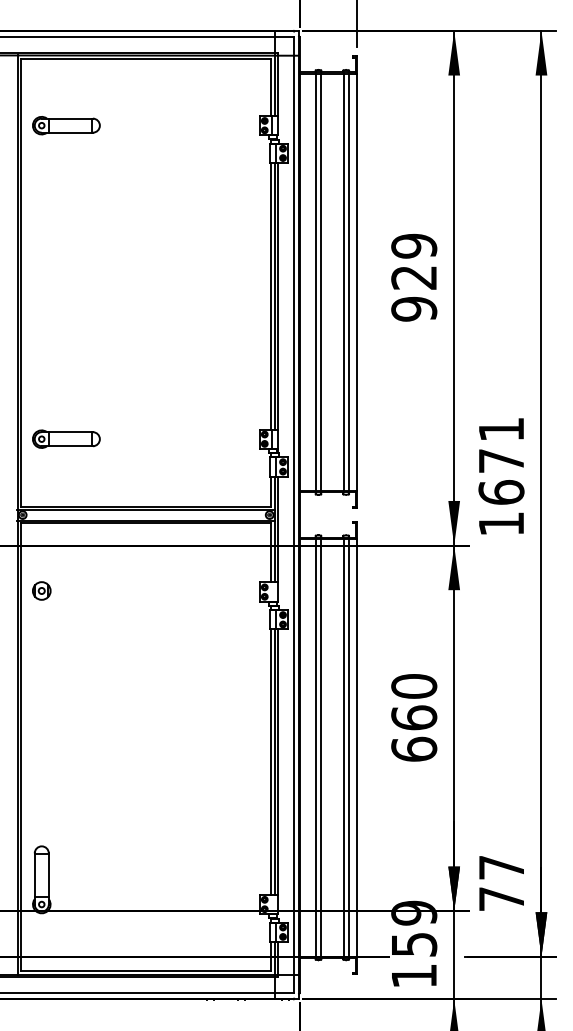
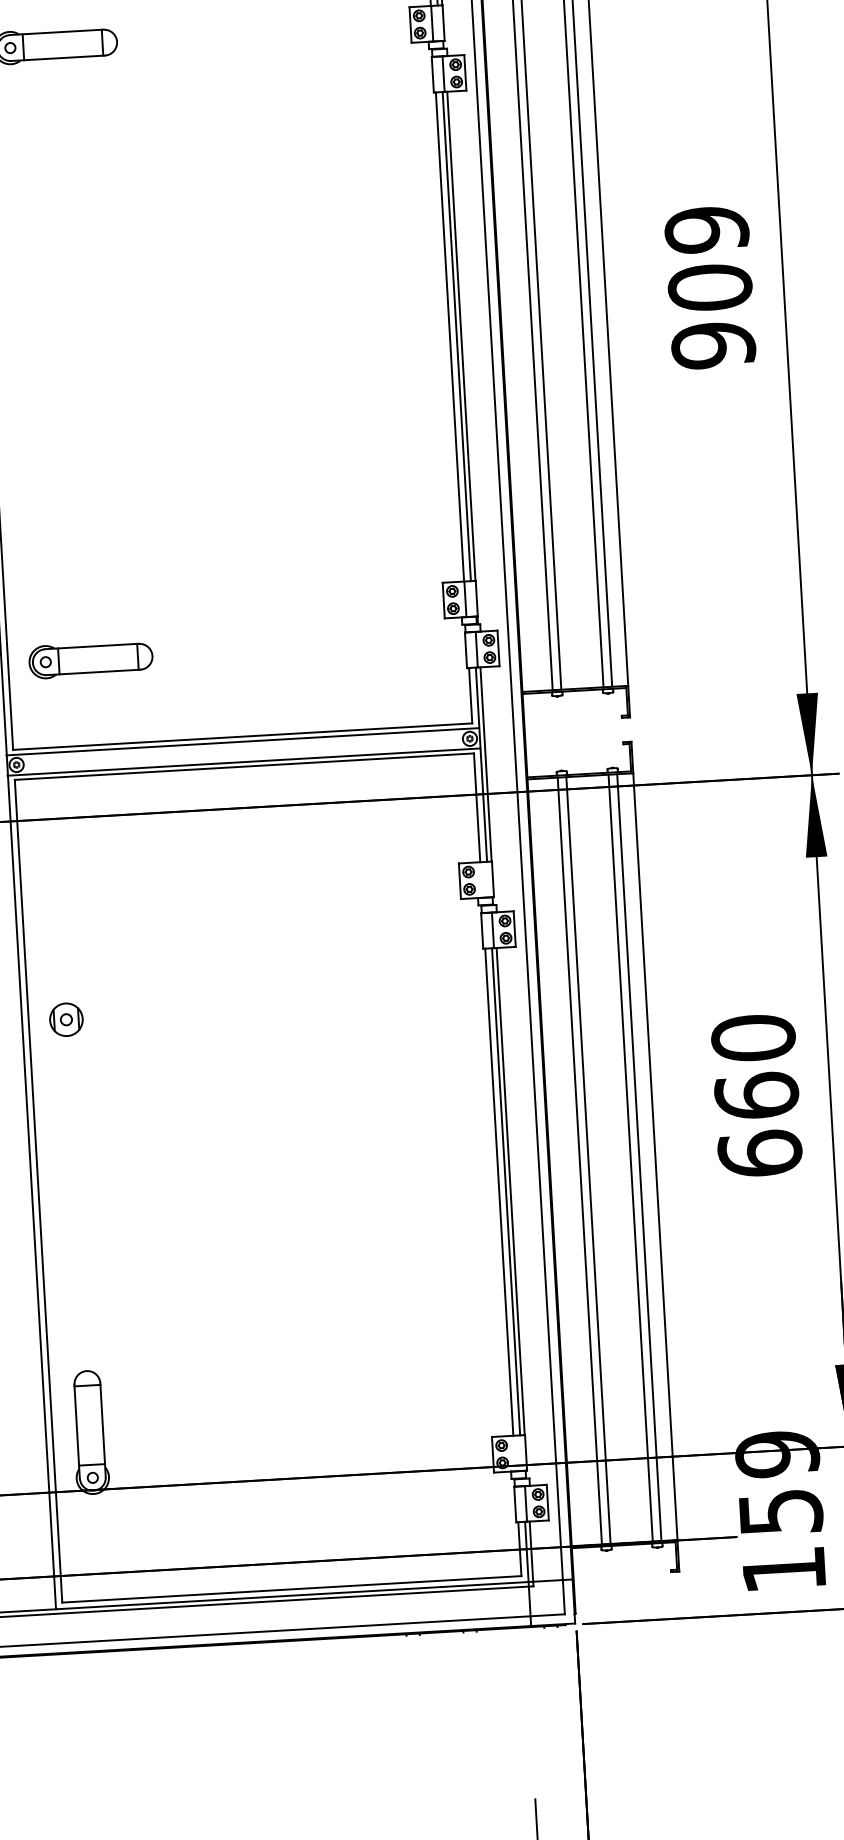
text: (414, 277) -> (710, 287), 929 -> 909
part: (66, 438) -> (91, 658), moved
part: (41, 590) -> (65, 1018), moved

